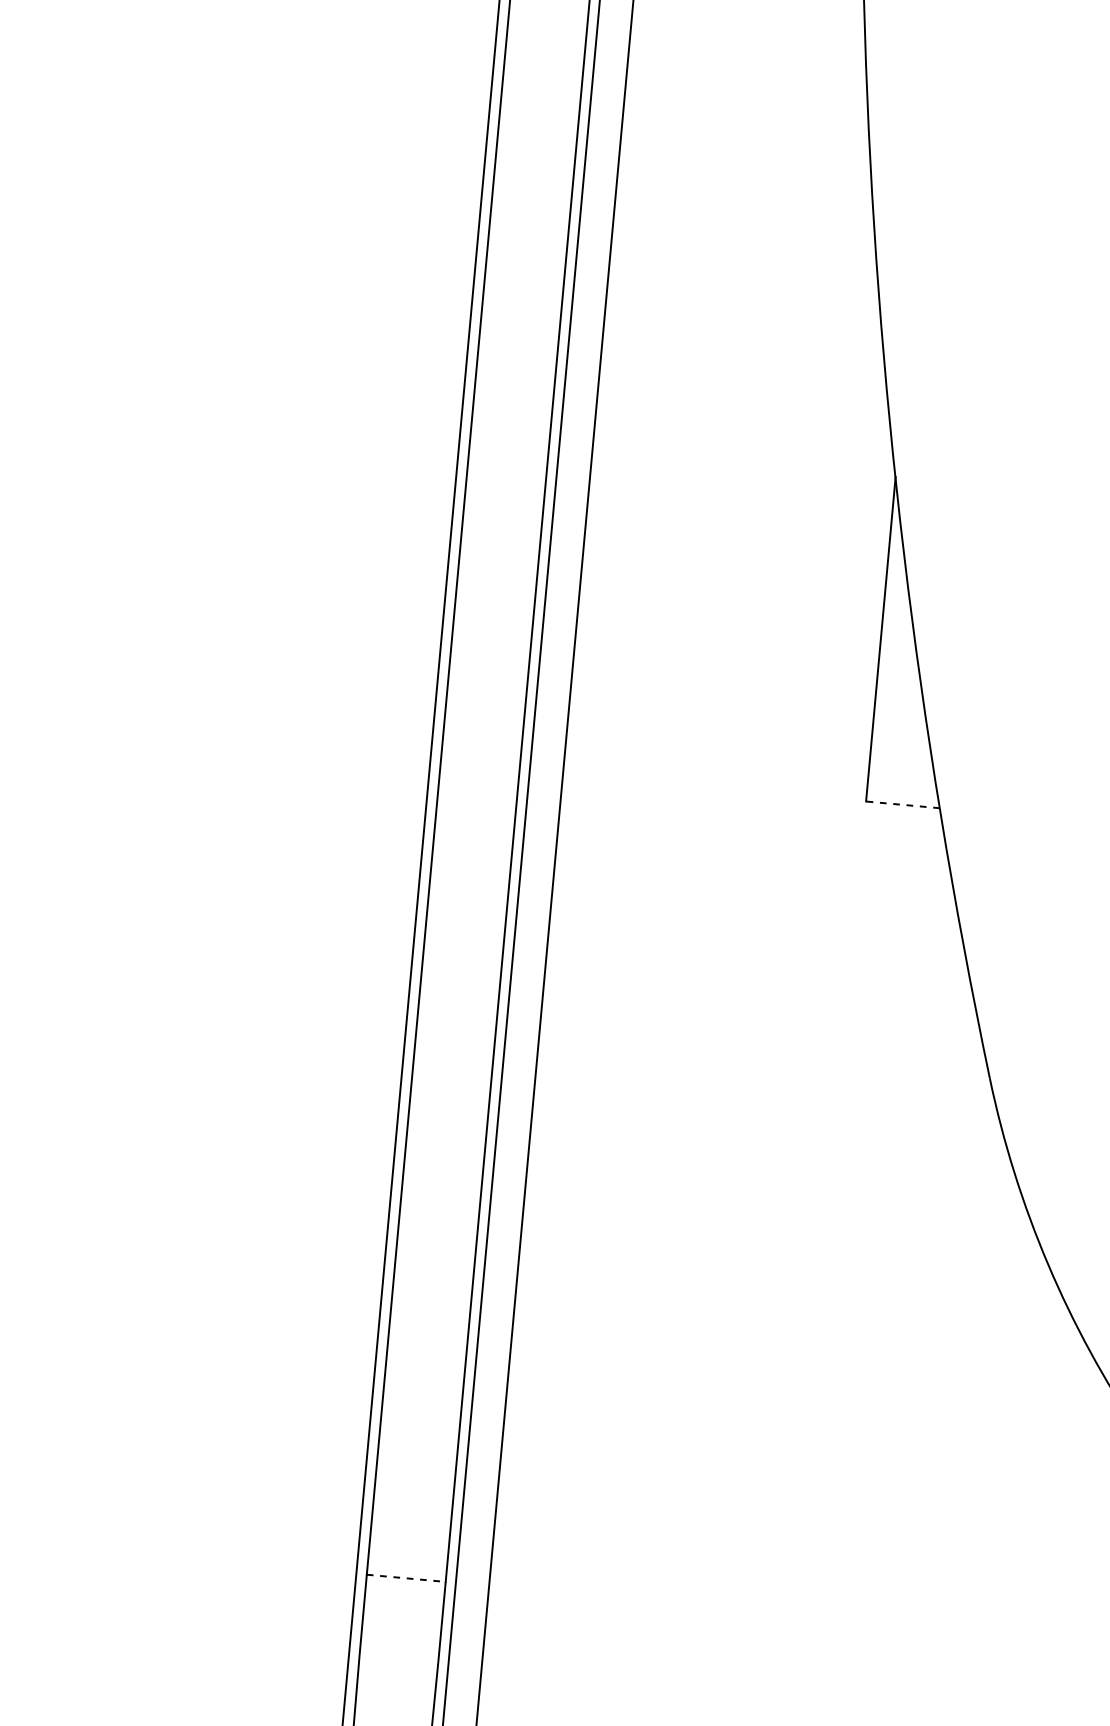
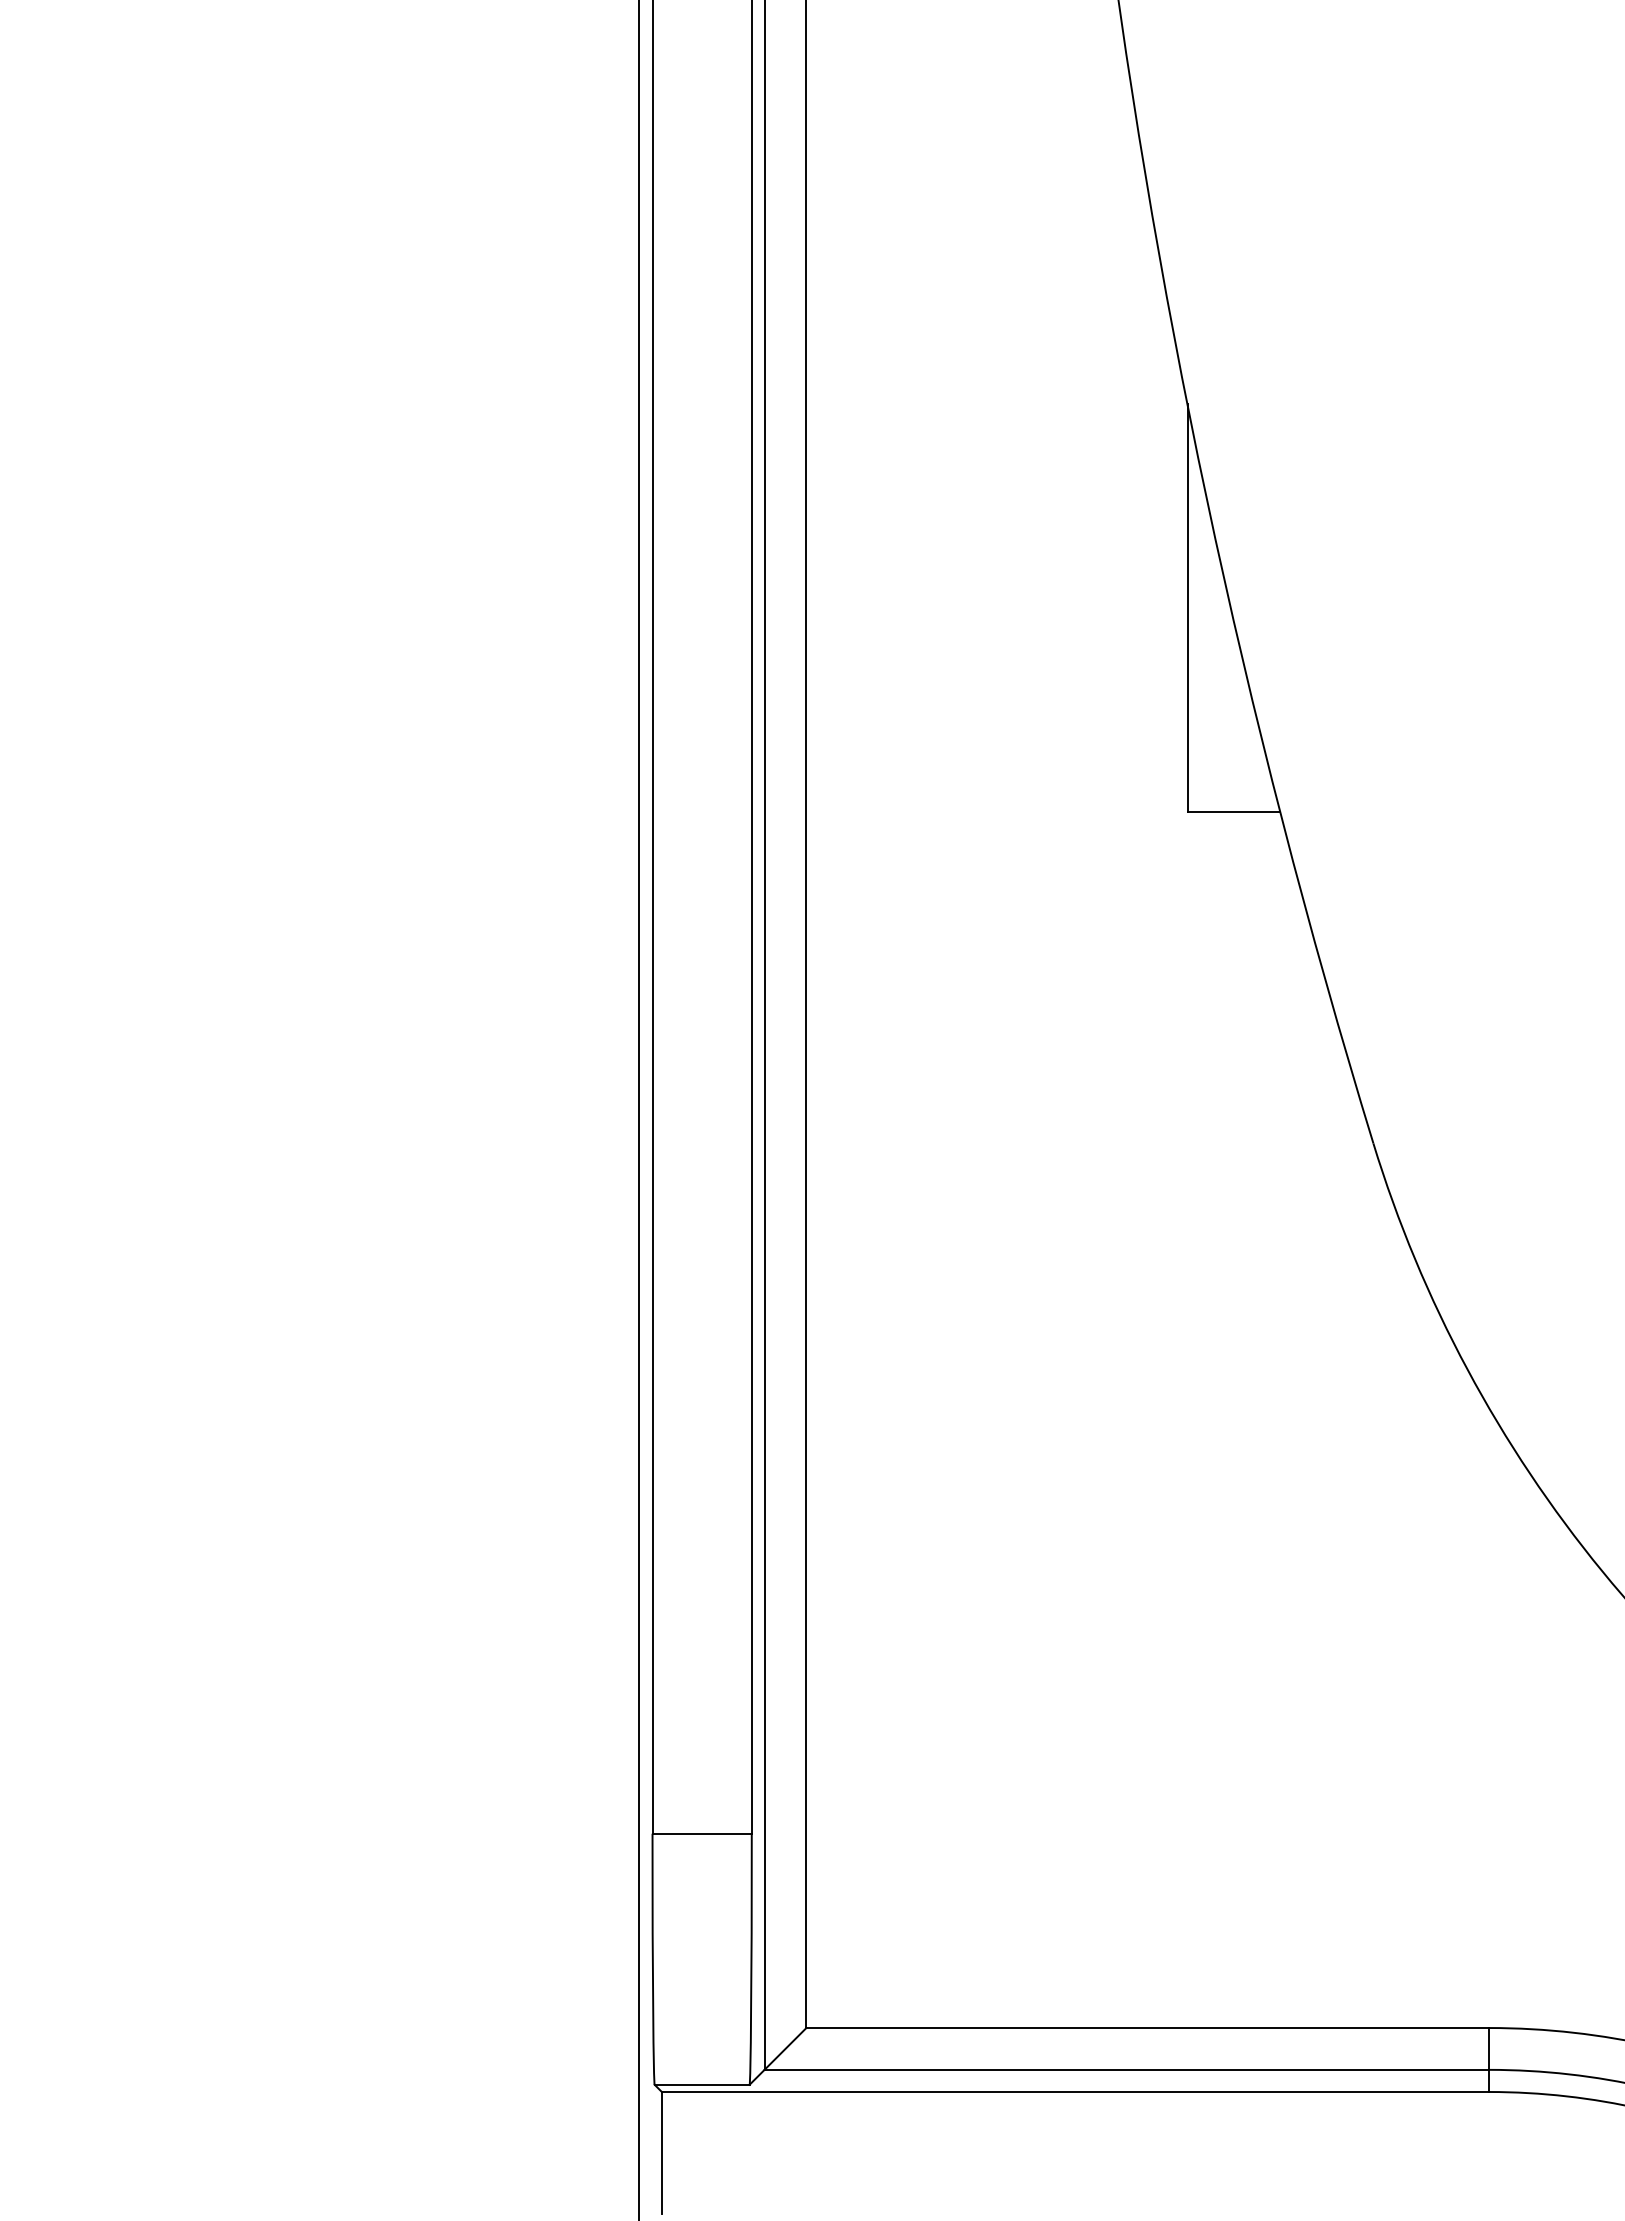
line: (902, 804) -> (1233, 812), dashed -> solid
line: (406, 1578) -> (702, 1833), dashed -> solid

